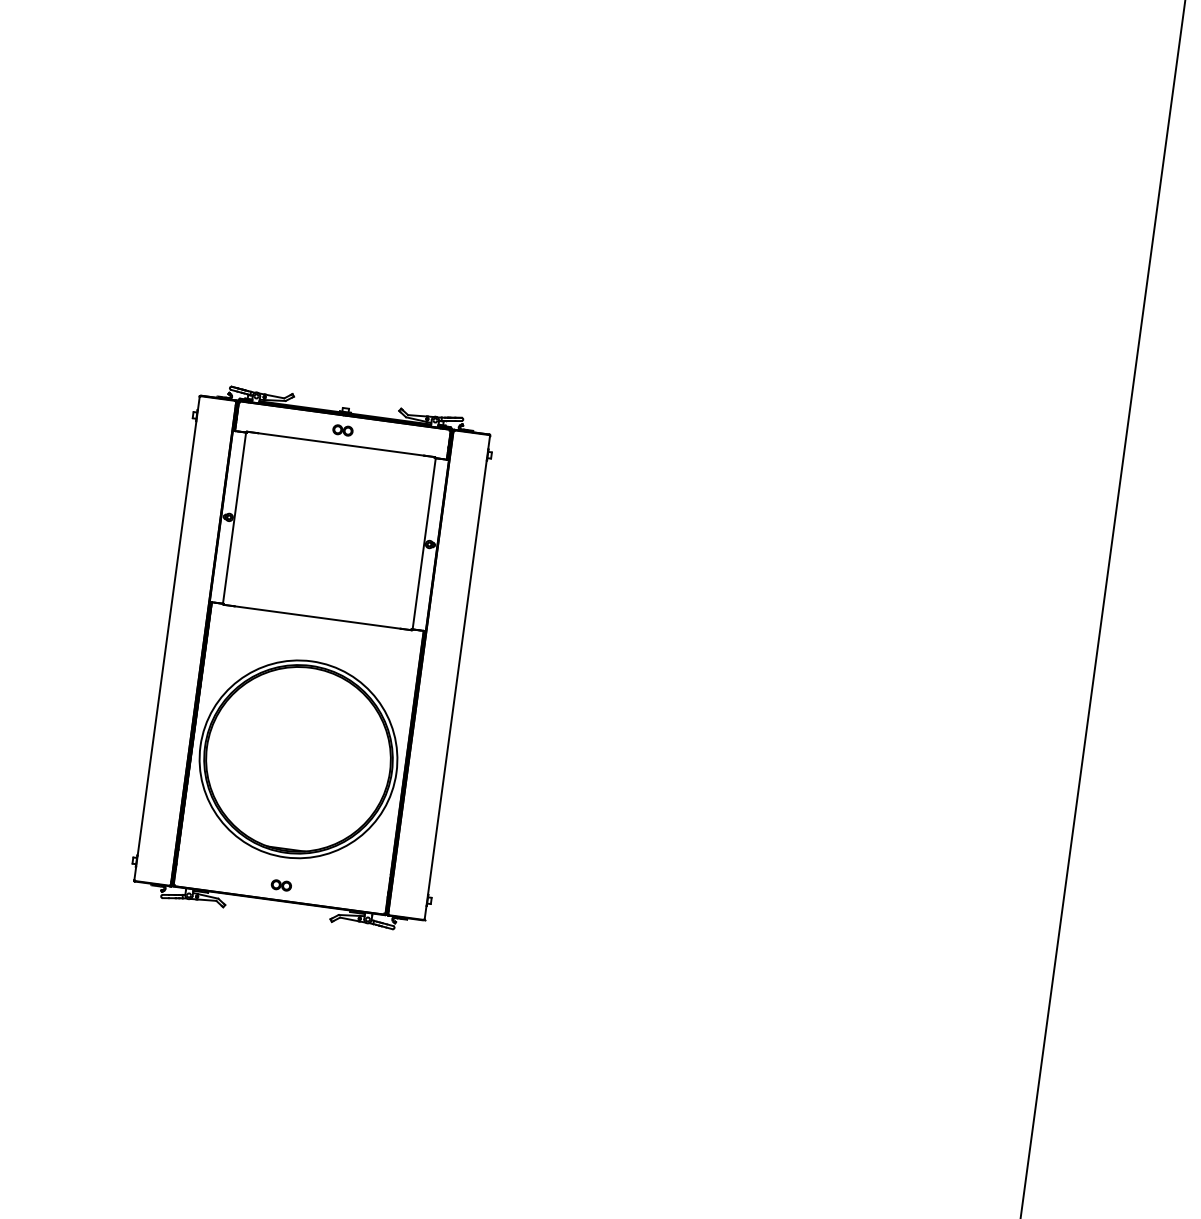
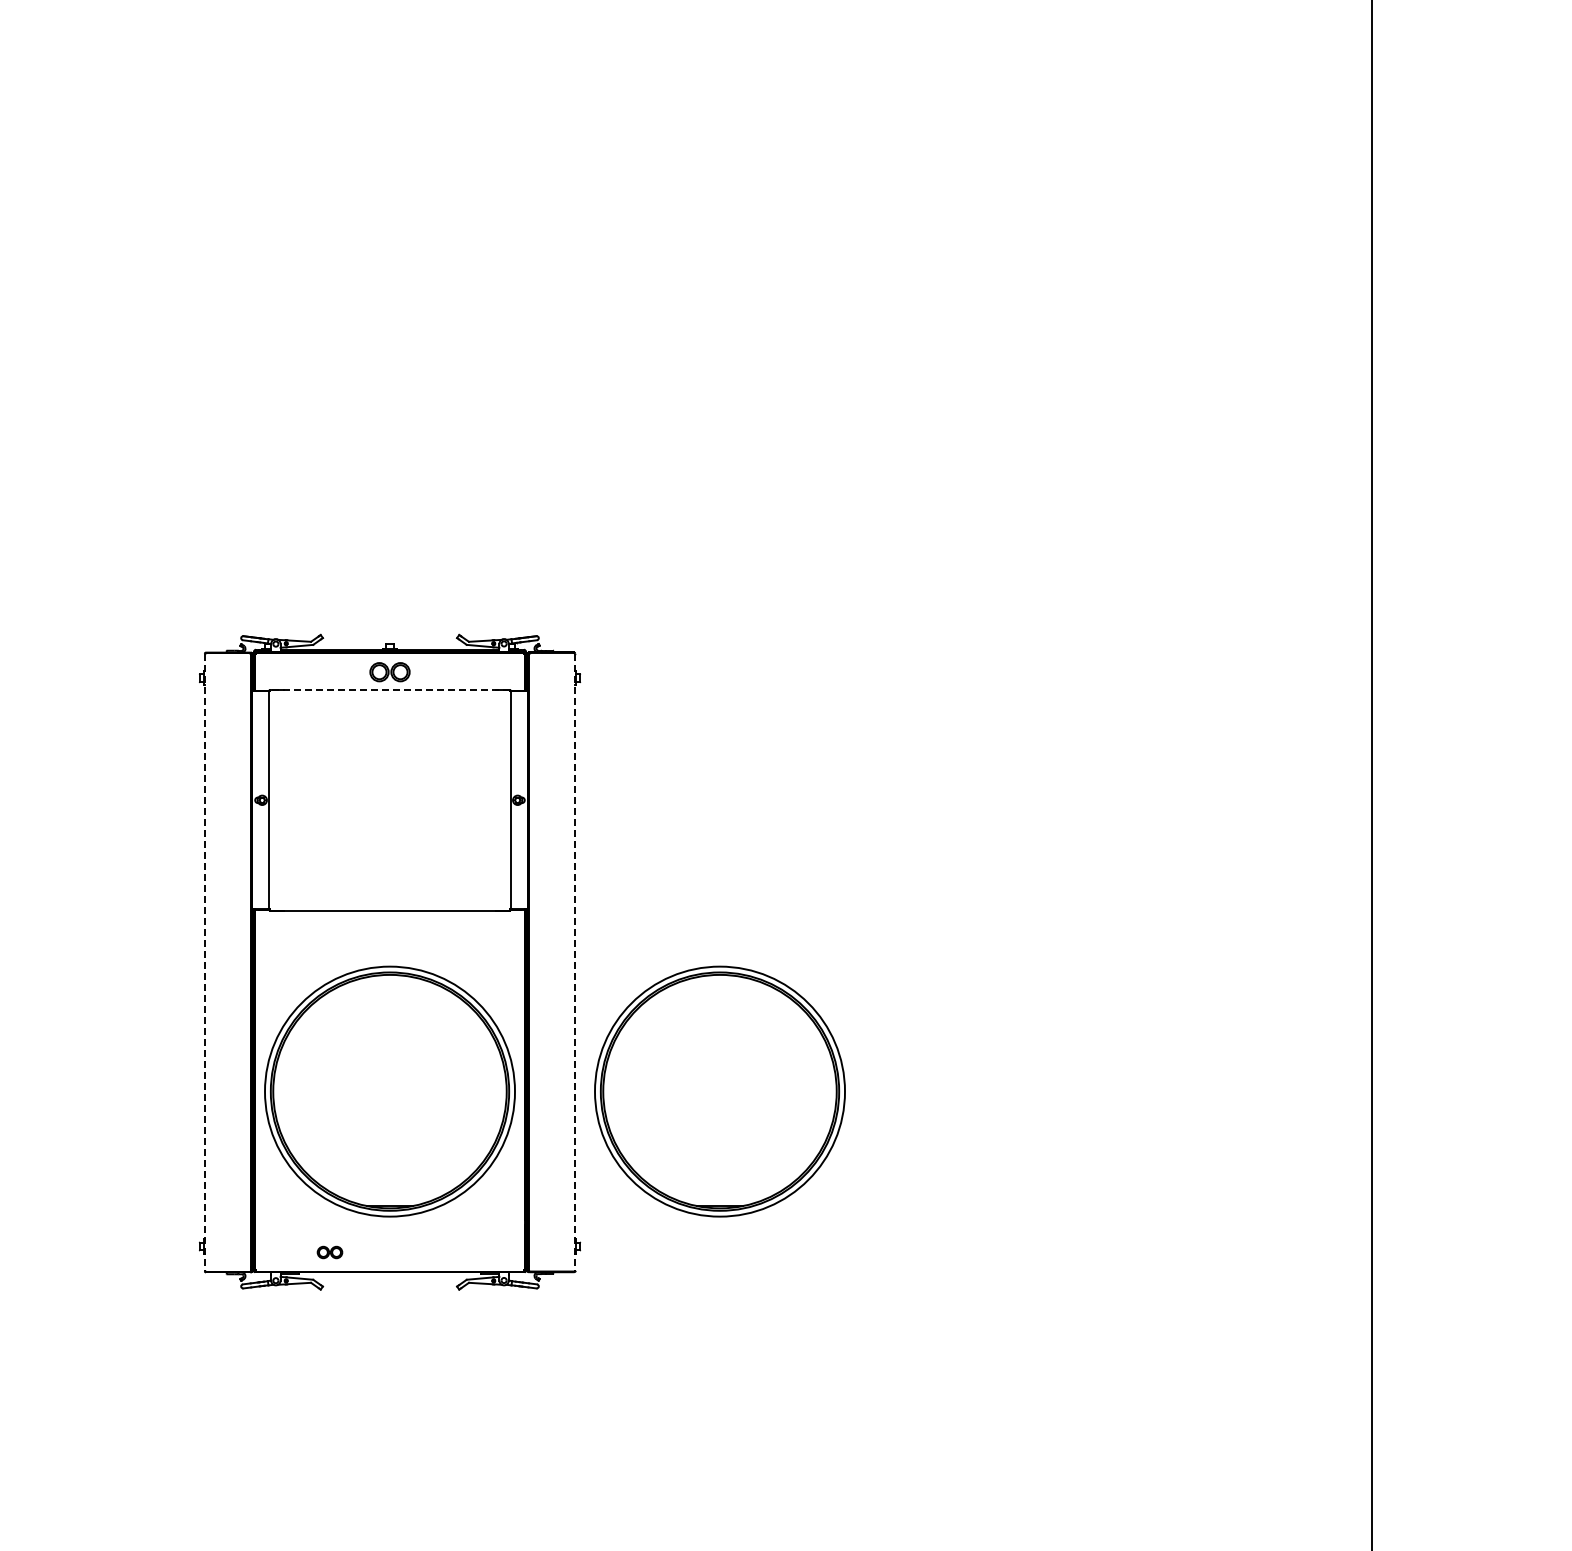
part: (342, 429) -> (389, 671), size x1.6
line: (341, 444) -> (390, 689), solid -> dashed
line: (166, 638) -> (204, 962), solid -> dashed
line: (457, 677) -> (575, 962), solid -> dashed
part: (556, 794) -> (719, 1091), added
part: (281, 885) -> (329, 1252), moved

